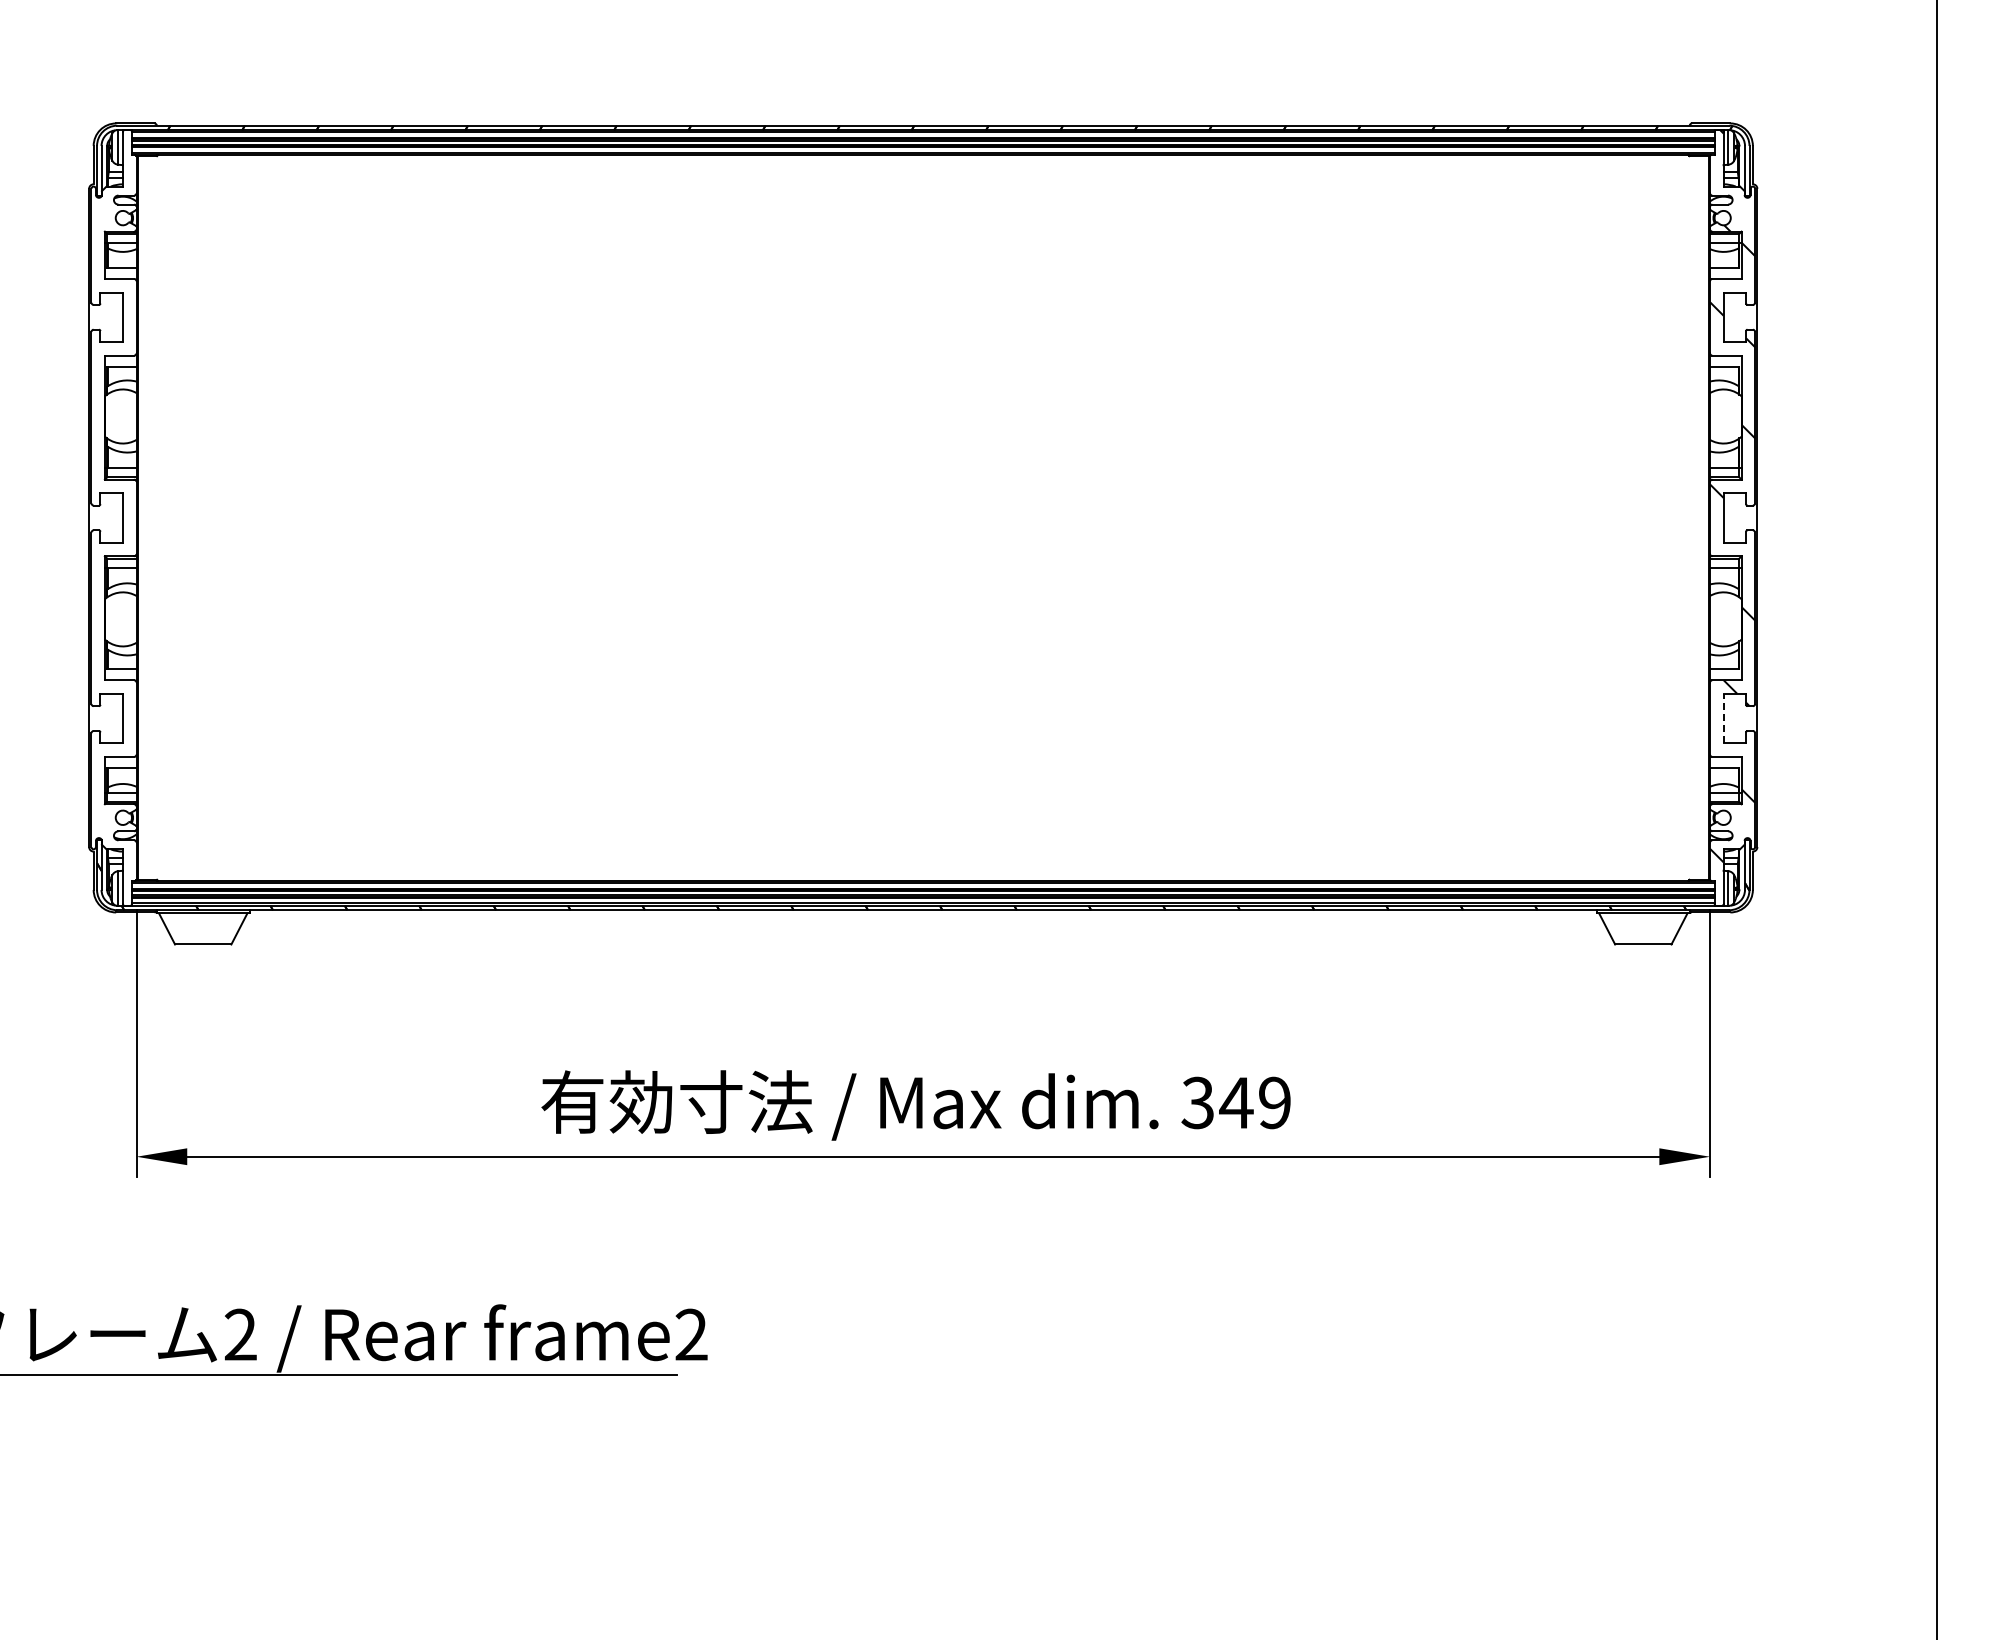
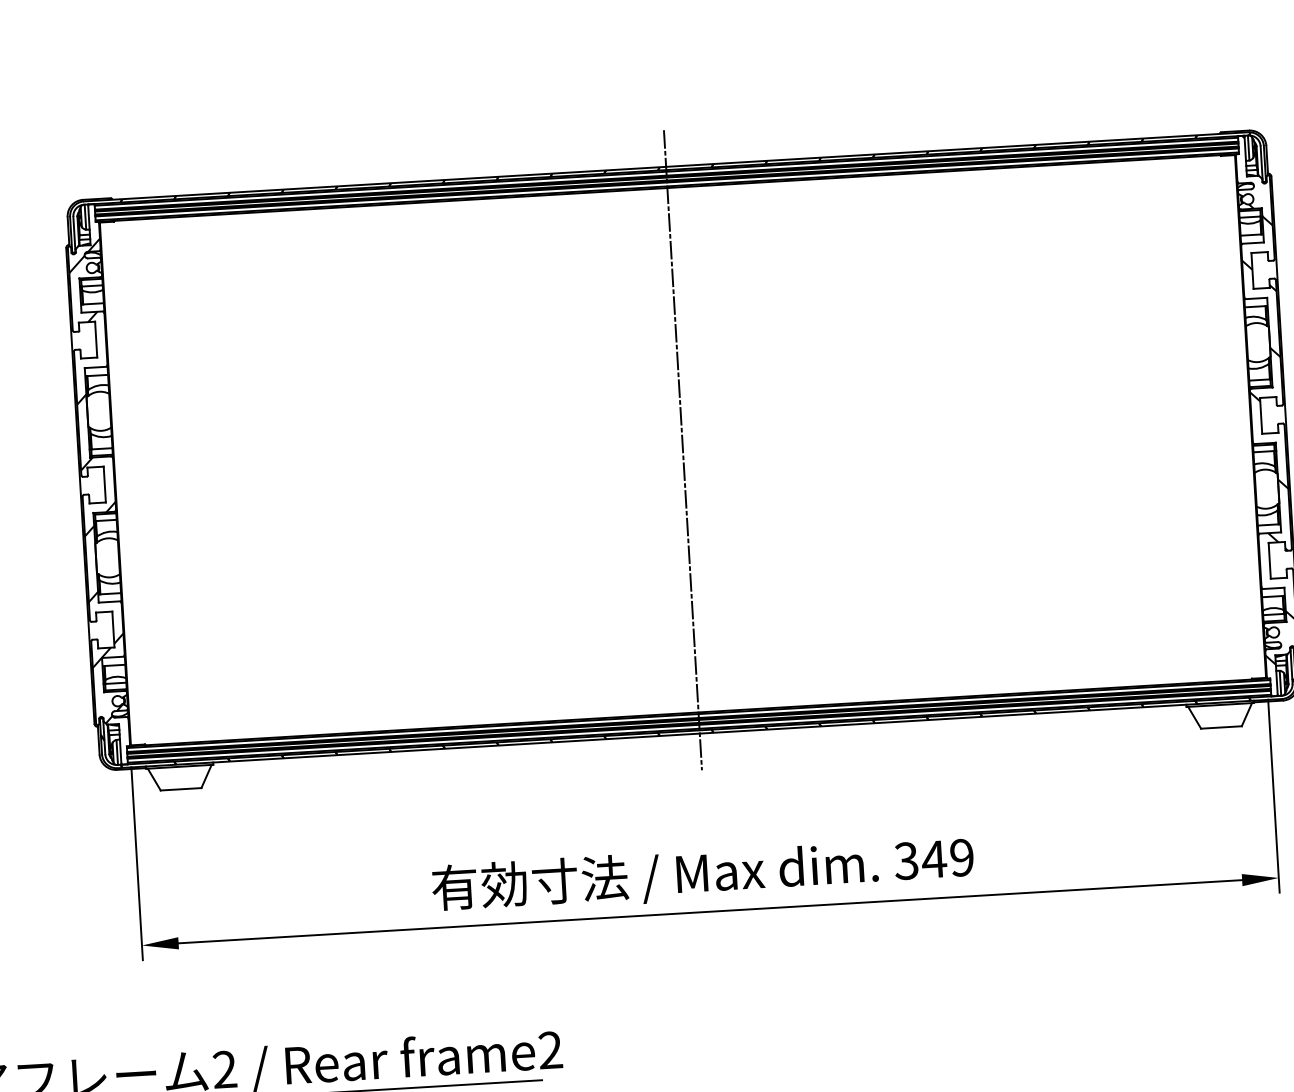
hatch: (113, 512) -> (97, 481), added
line: (923, 517) -> (683, 449), added
line: (1723, 718) -> (1269, 560), dashed -> solid

